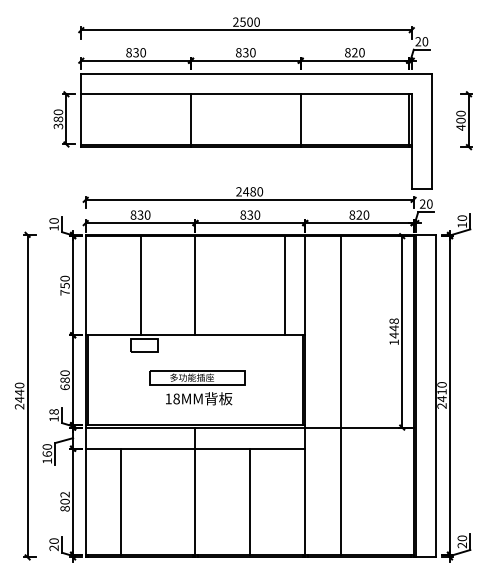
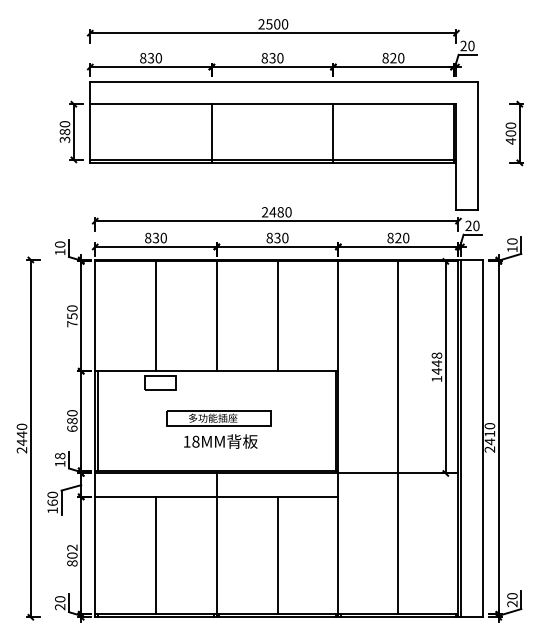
line: (285, 285) -> (277, 316), moved
line: (340, 395) -> (397, 437), moved
line: (120, 501) -> (155, 555), moved

